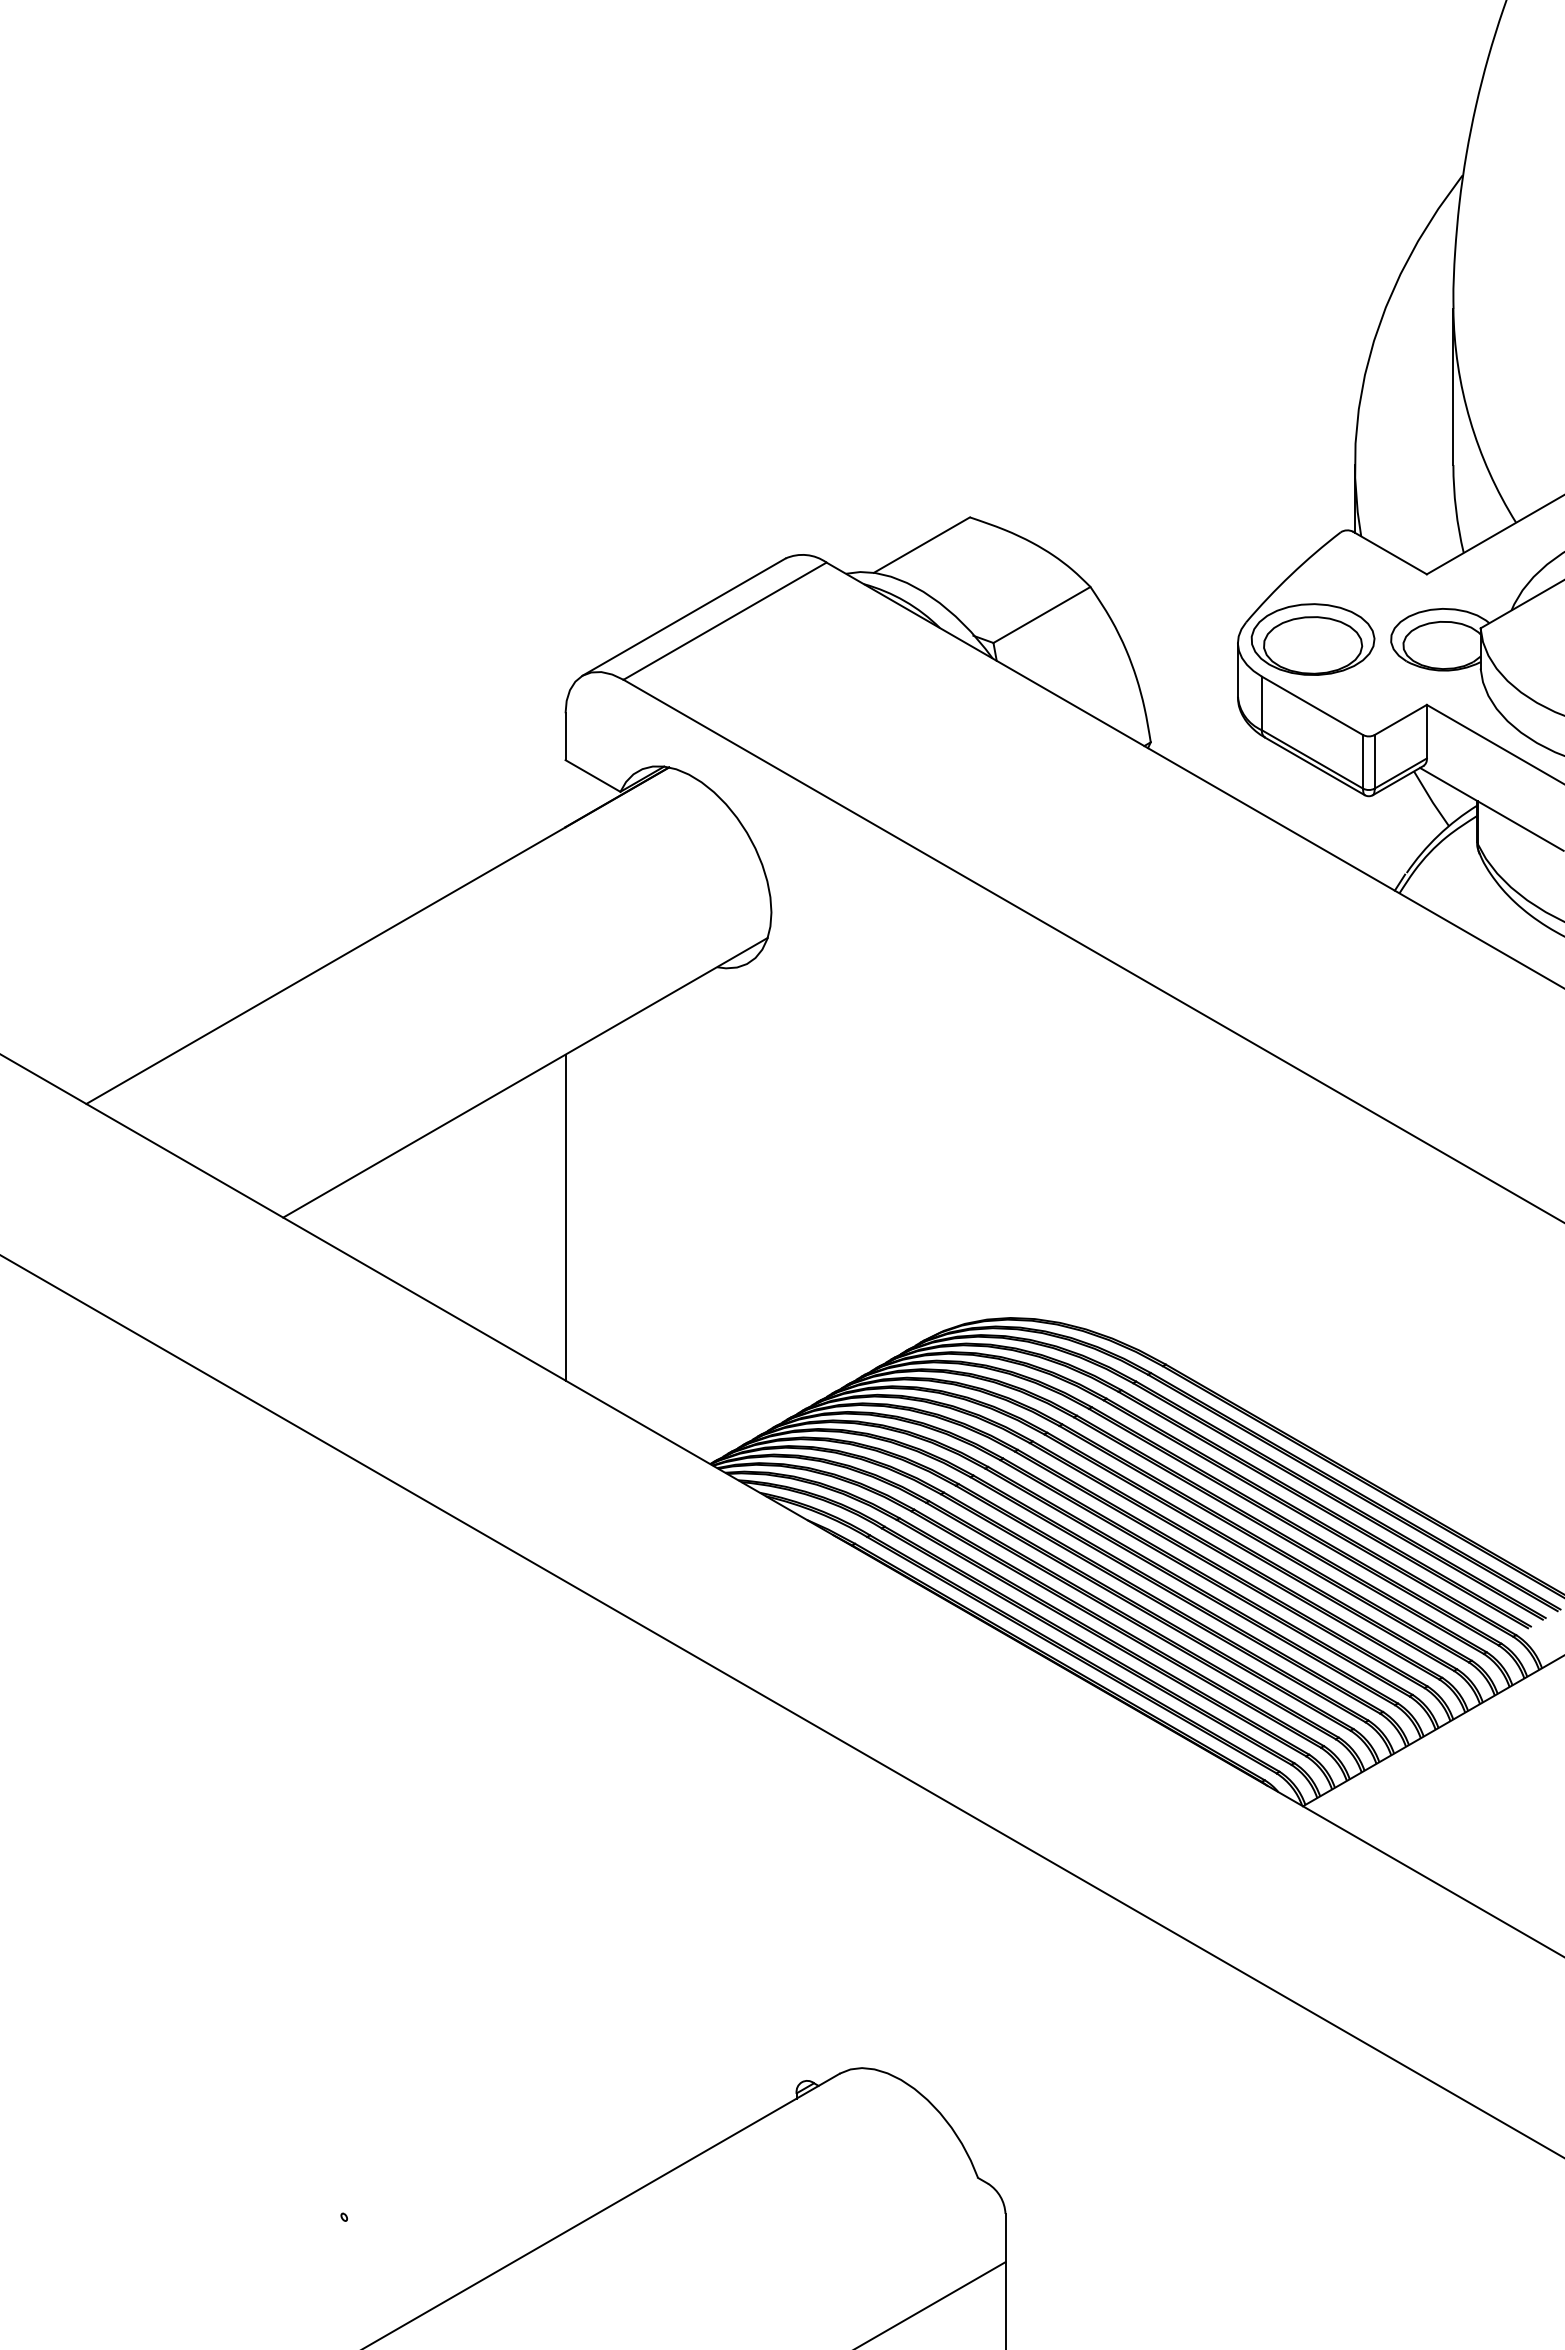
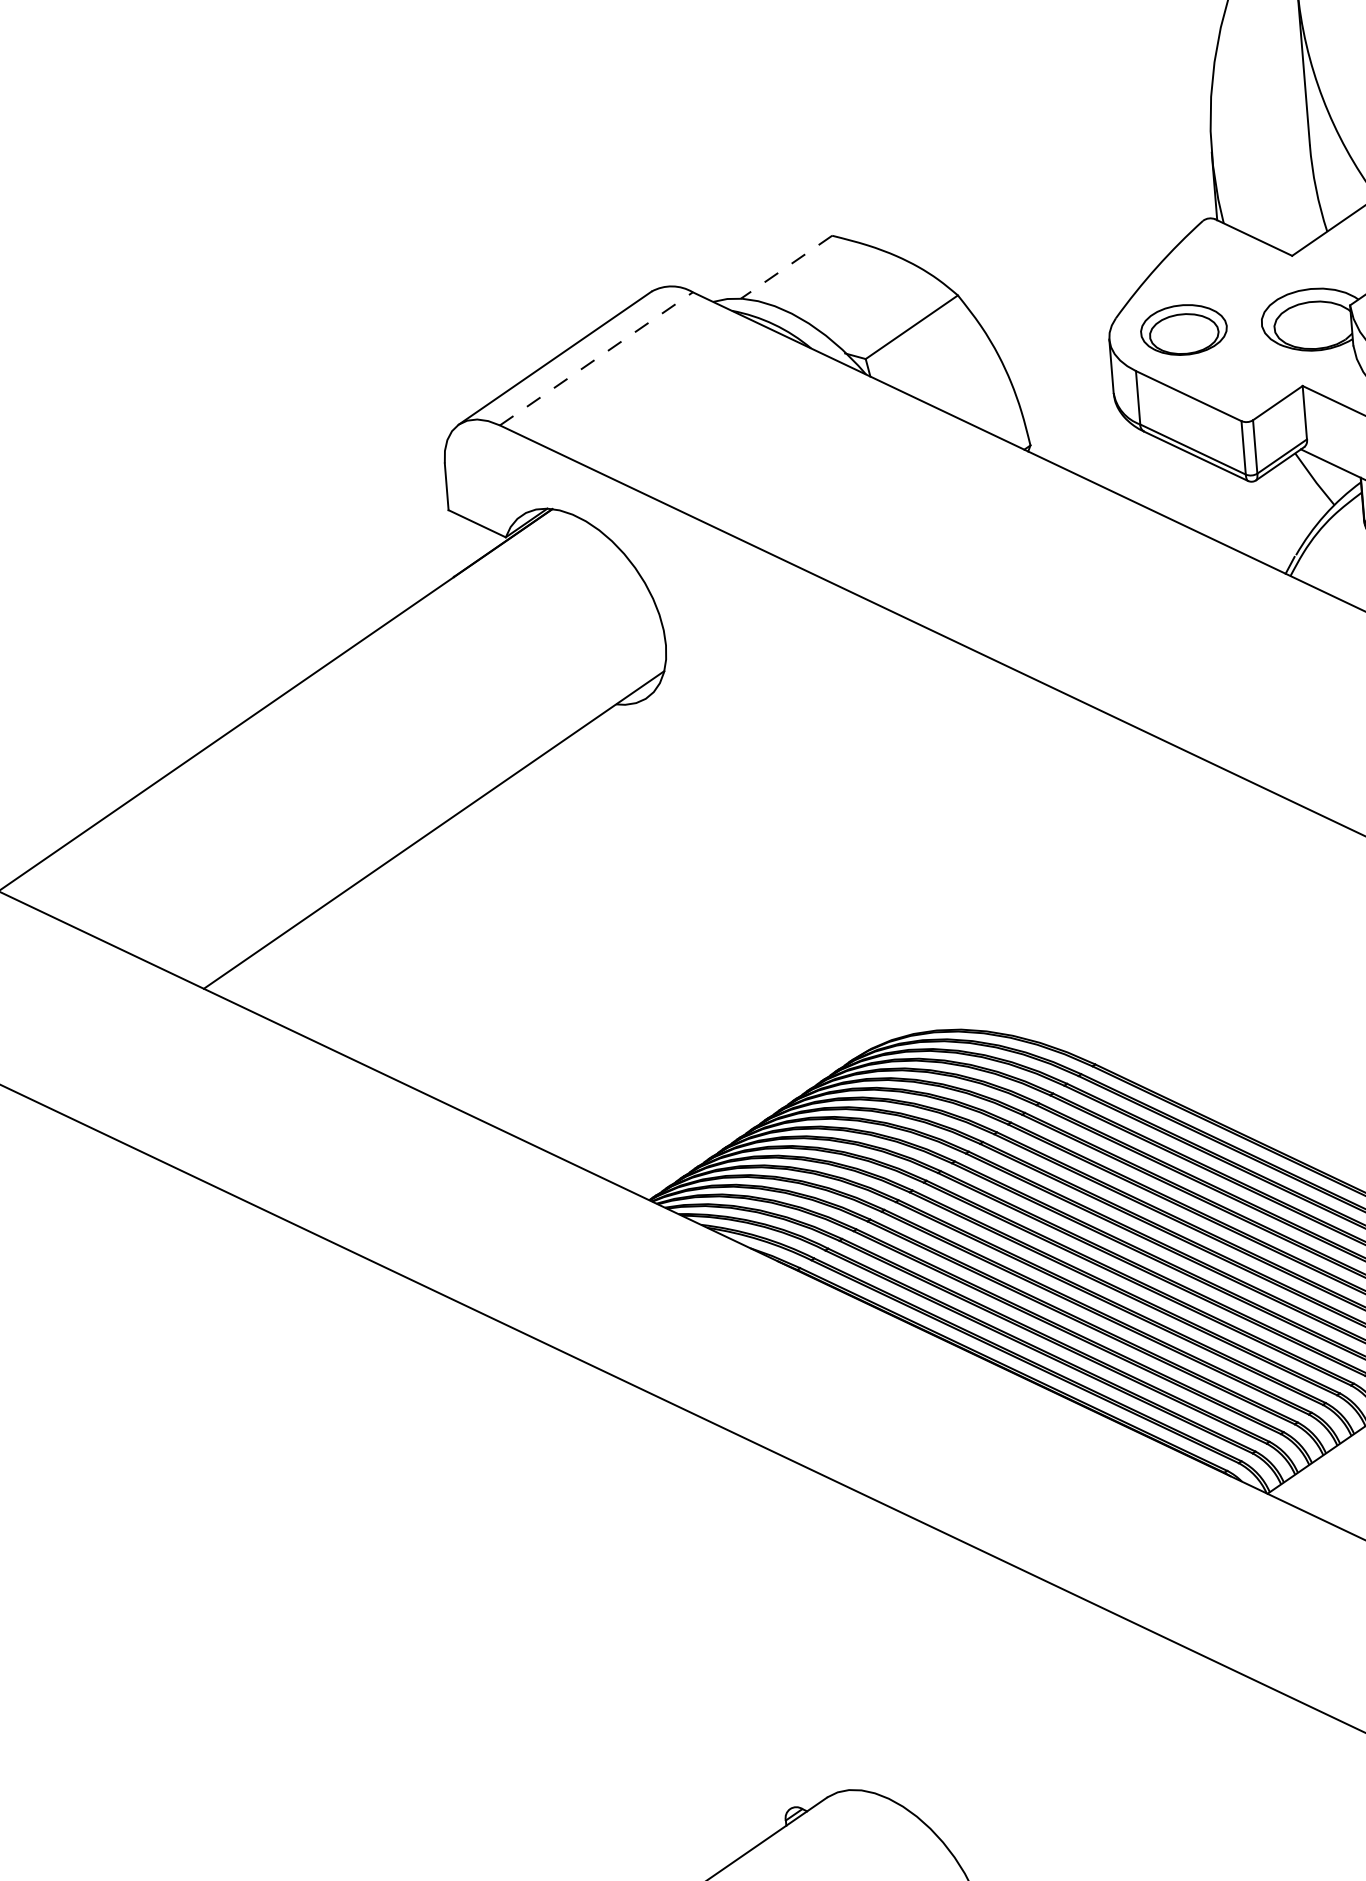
line: (921, 545) -> (786, 267), solid -> dashed
line: (725, 620) -> (596, 358), solid -> dashed
part: (1312, 639) -> (1183, 329), size x0.7
line: (565, 1217) -> (485, 966), removed

